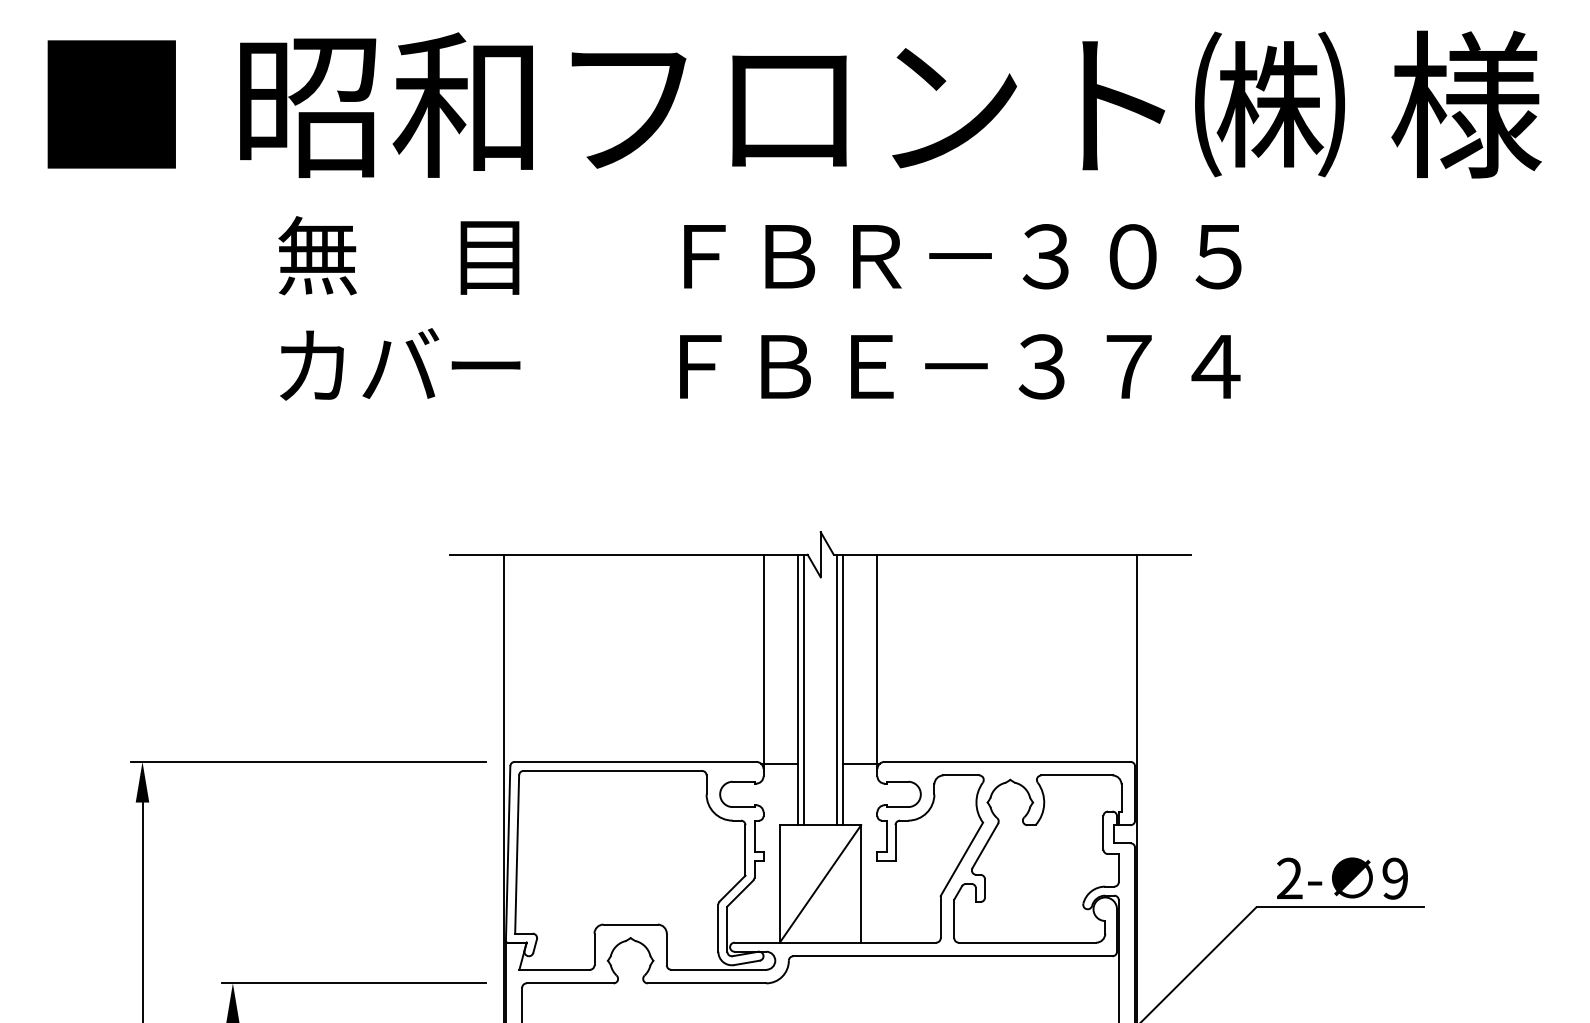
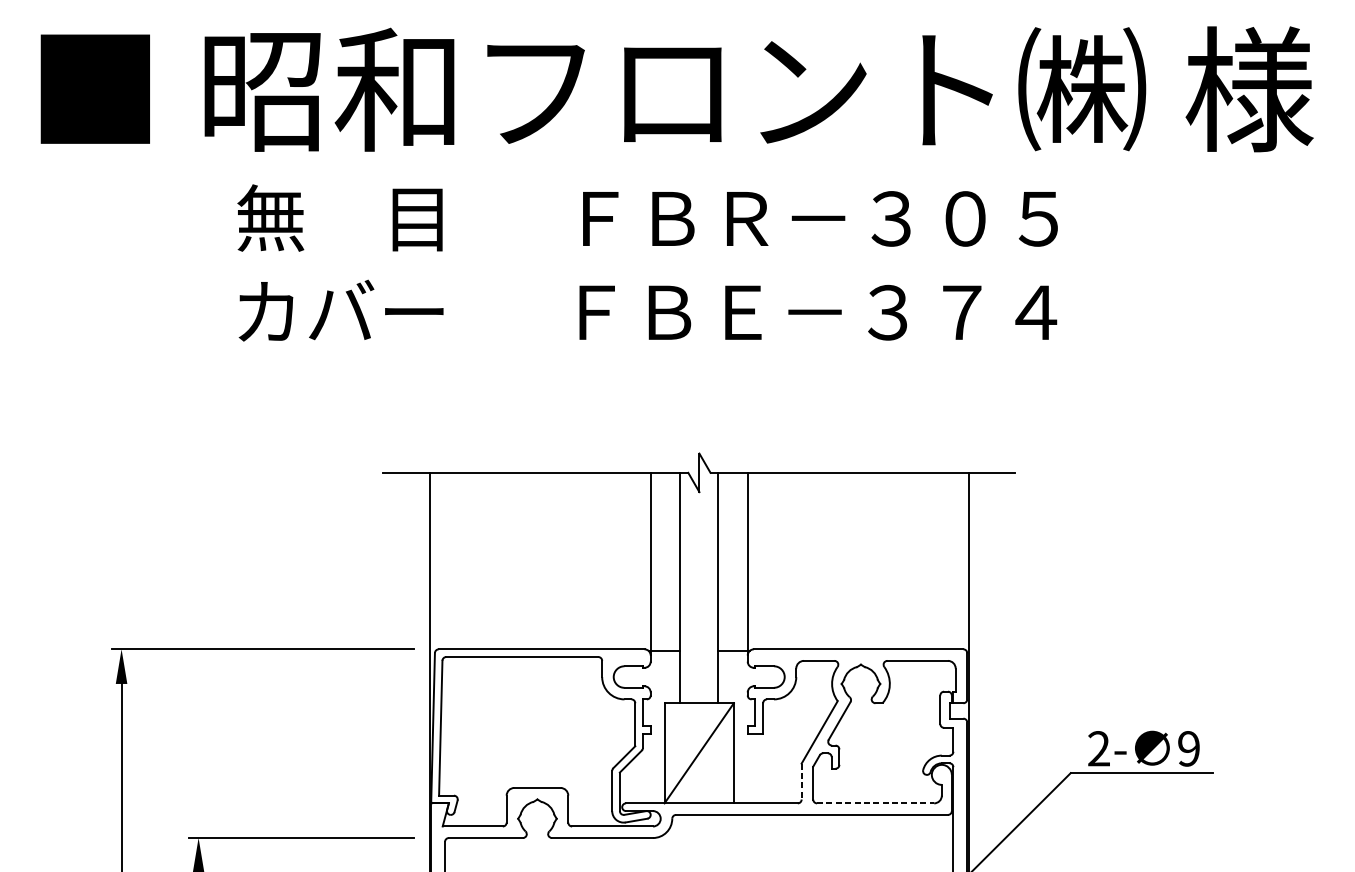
line: (804, 689) -> (685, 587), removed
line: (836, 689) -> (712, 587), removed
line: (940, 917) -> (801, 781), solid -> dashed
line: (1027, 942) -> (875, 803), solid -> dashed

